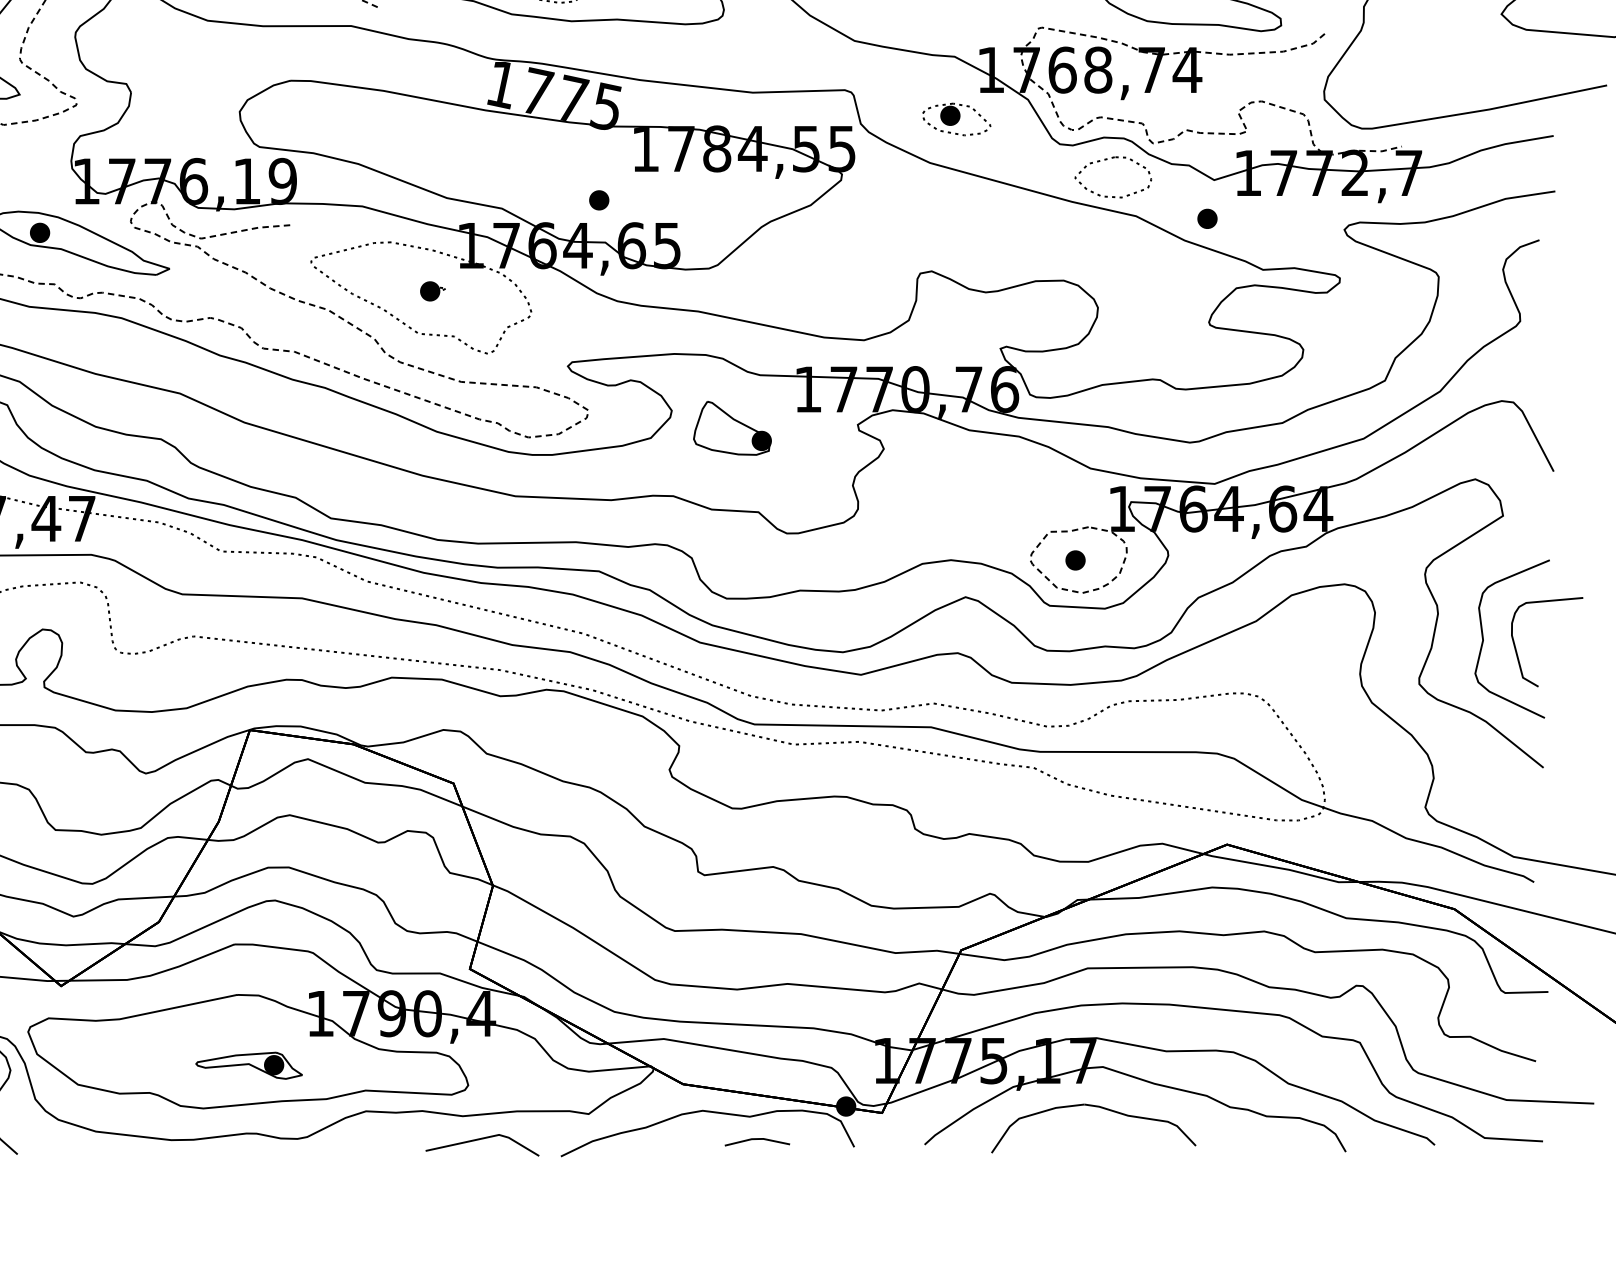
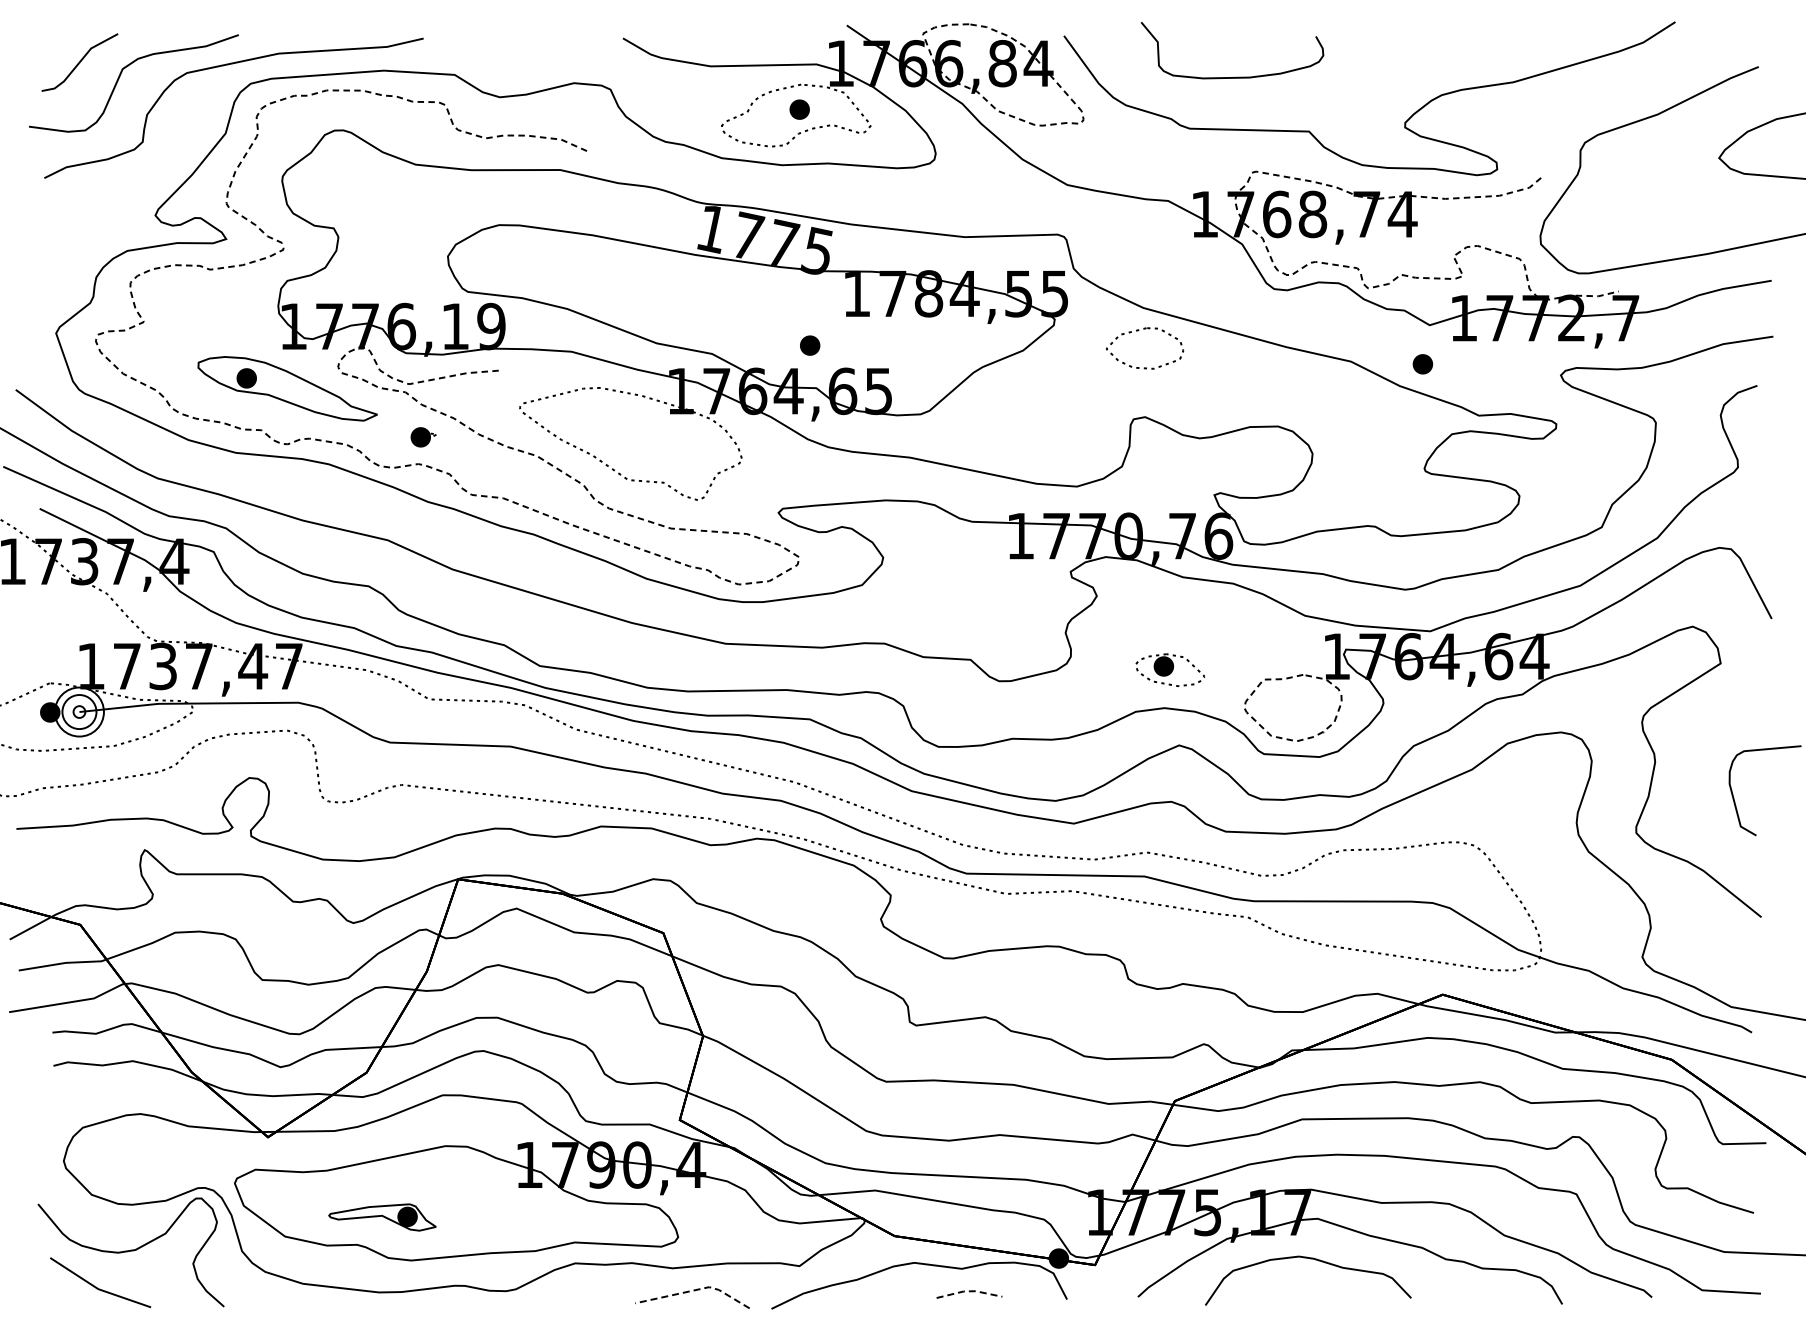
part: (956, 118) -> (1170, 669), moved
part: (1106, 160) -> (1138, 331), moved
part: (432, 291) -> (423, 437), moved
part: (732, 427) -> (944, 574), removed
part: (1075, 560) -> (1289, 708), removed
curve: (1484, 638) -> (1701, 787), removed
part: (249, 1065) -> (382, 1217), moved
line: (485, 1138) -> (695, 1290), solid -> dashed
line: (757, 1139) -> (969, 1291), solid -> dashed

